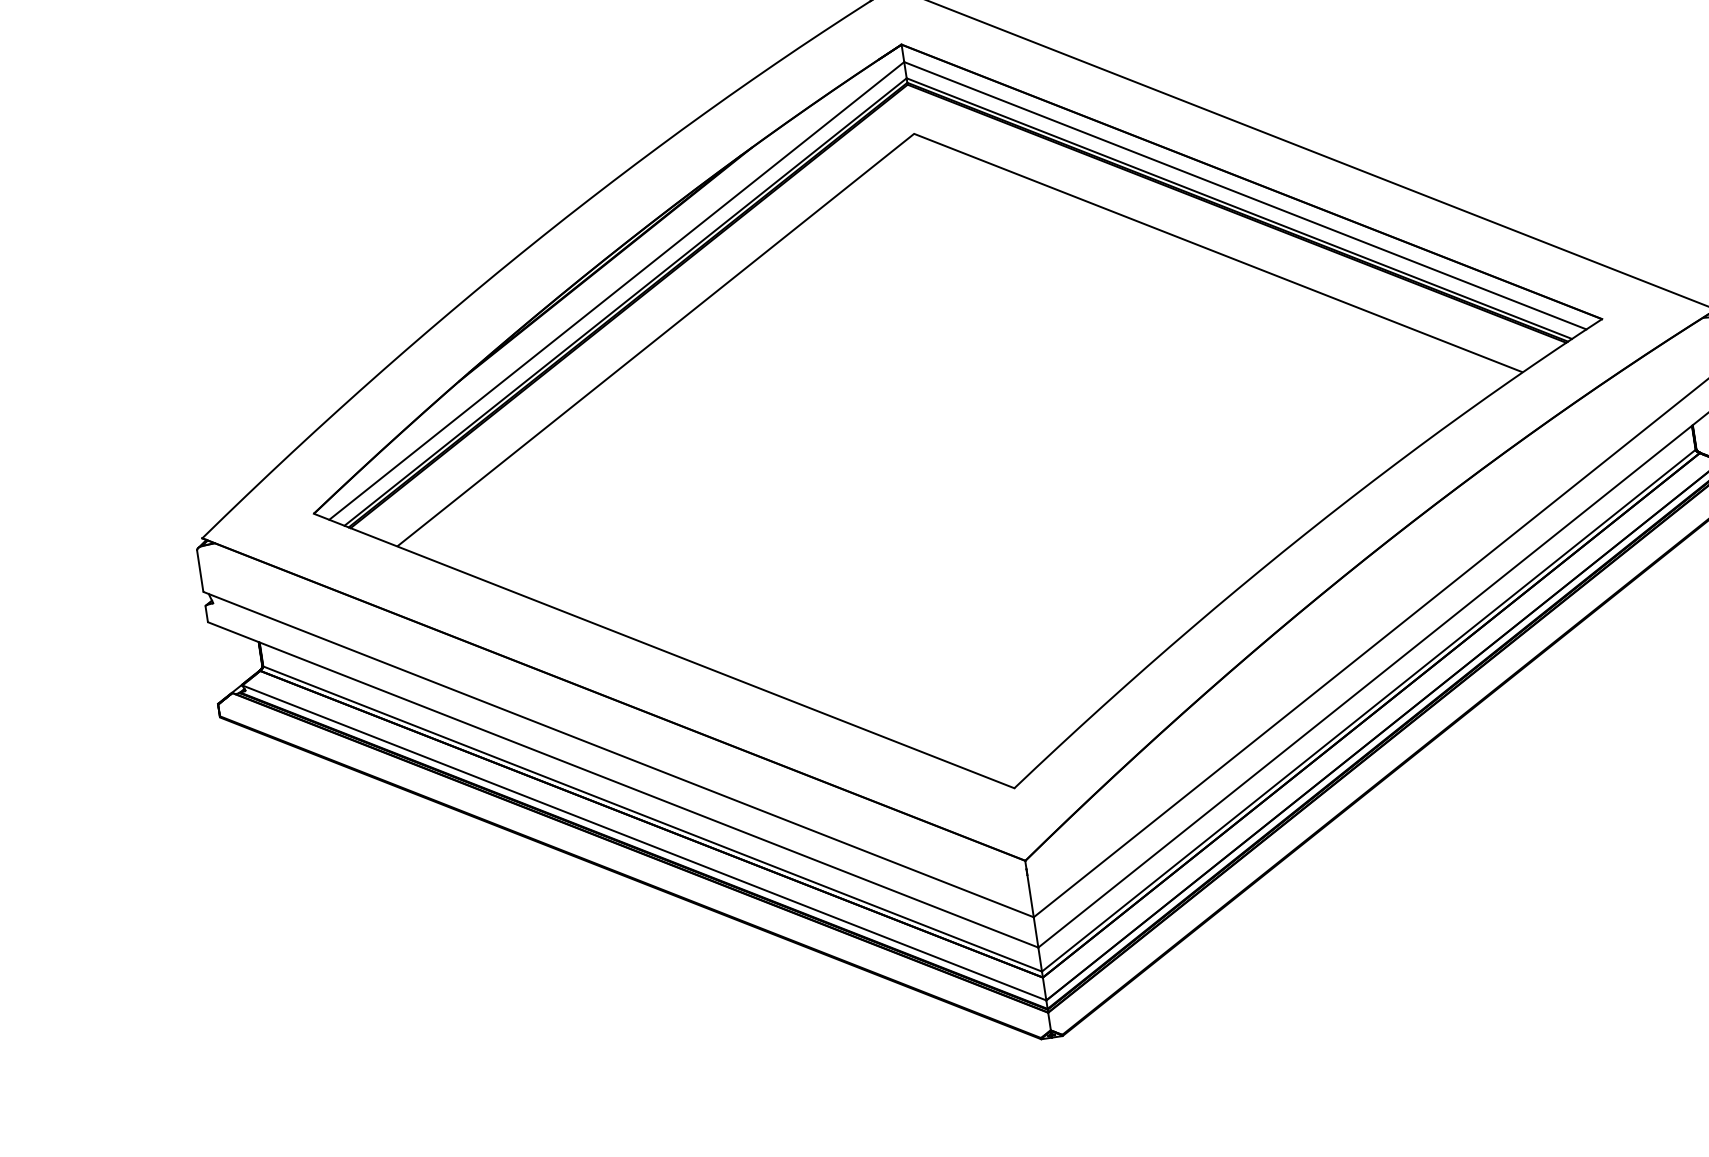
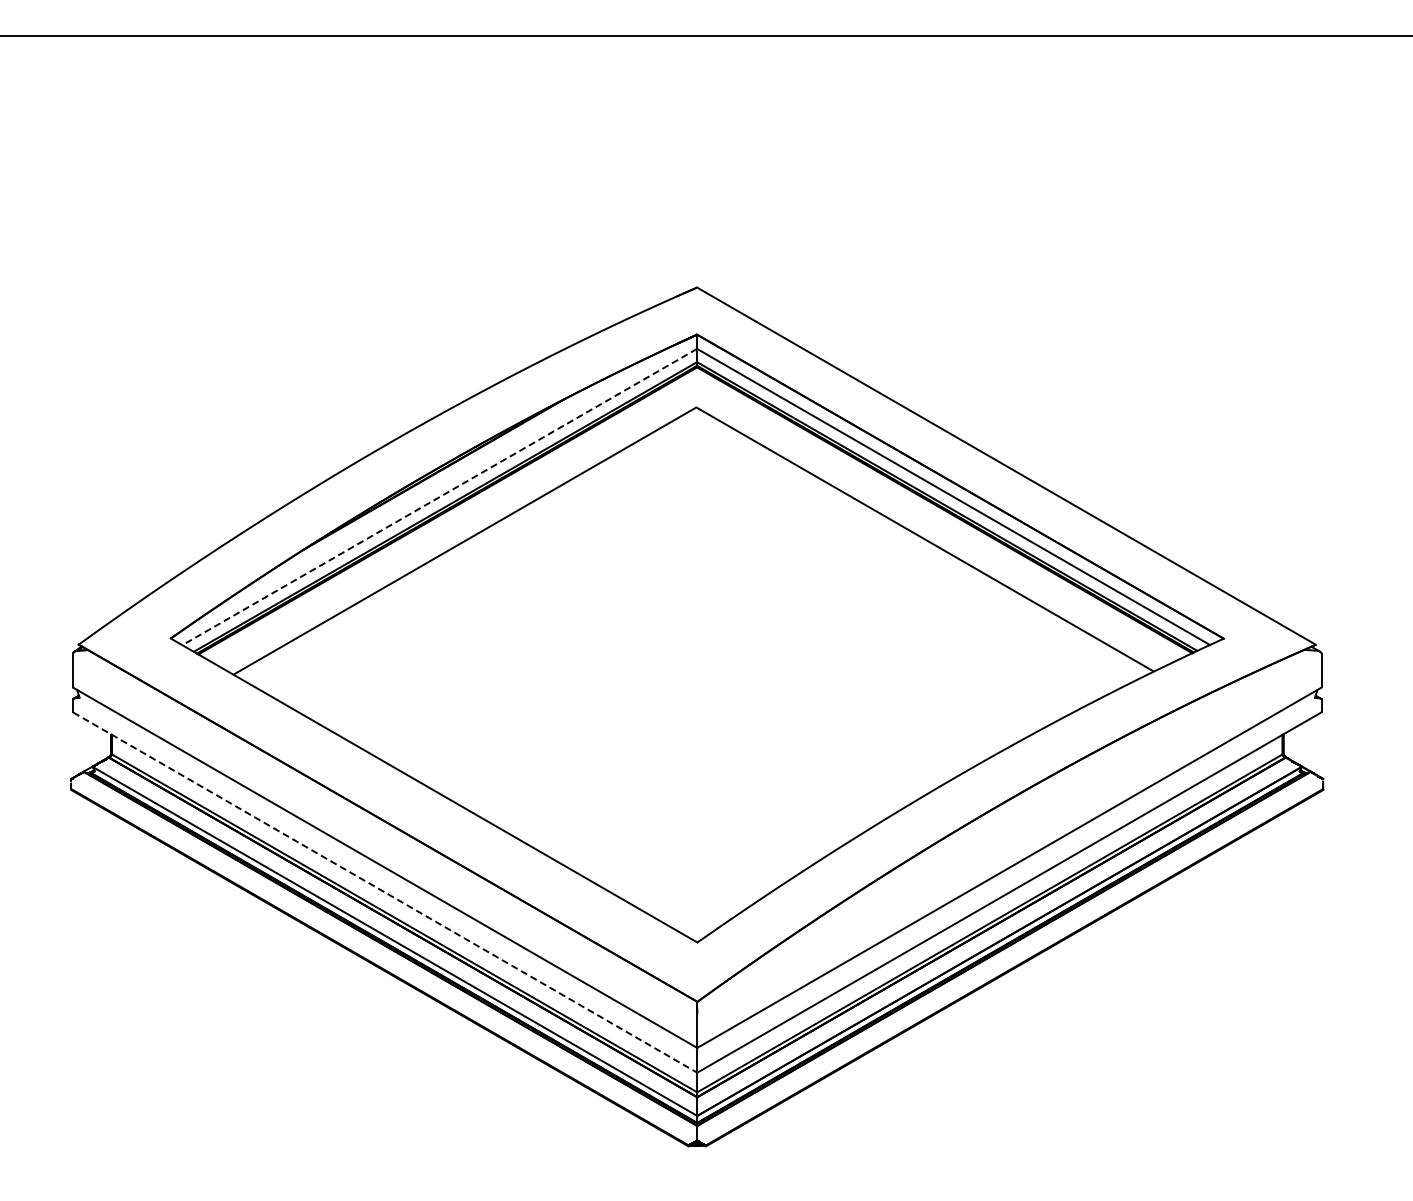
line: (616, 291) -> (439, 497), solid -> dashed
line: (623, 784) -> (385, 892), solid -> dashed

